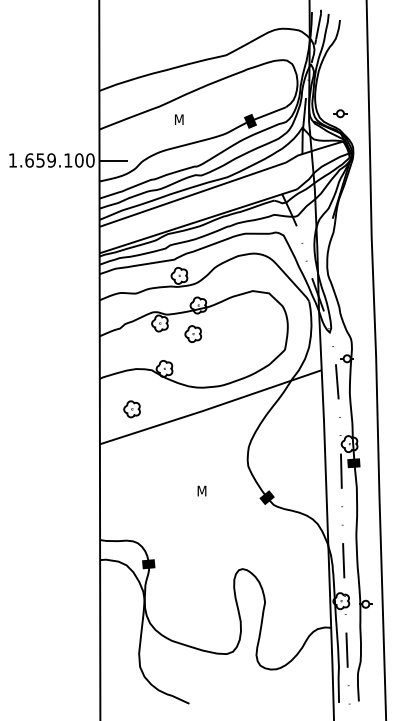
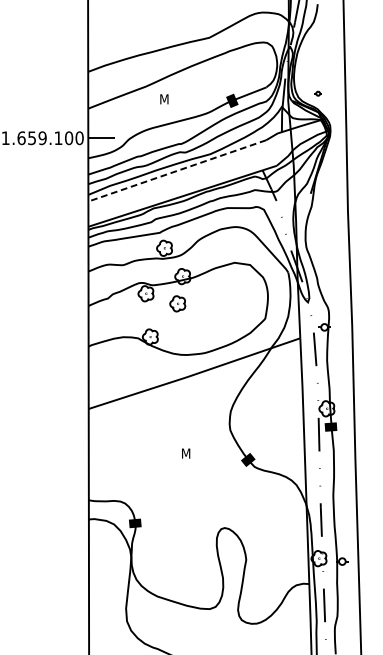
part: (340, 113) -> (318, 93), size x0.6
line: (192, 194) -> (177, 170), solid -> dashed
part: (131, 409) -> (118, 375), removed

